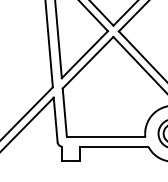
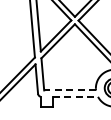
line: (106, 137) -> (70, 90), solid -> dashed
line: (114, 146) -> (75, 96), solid -> dashed

